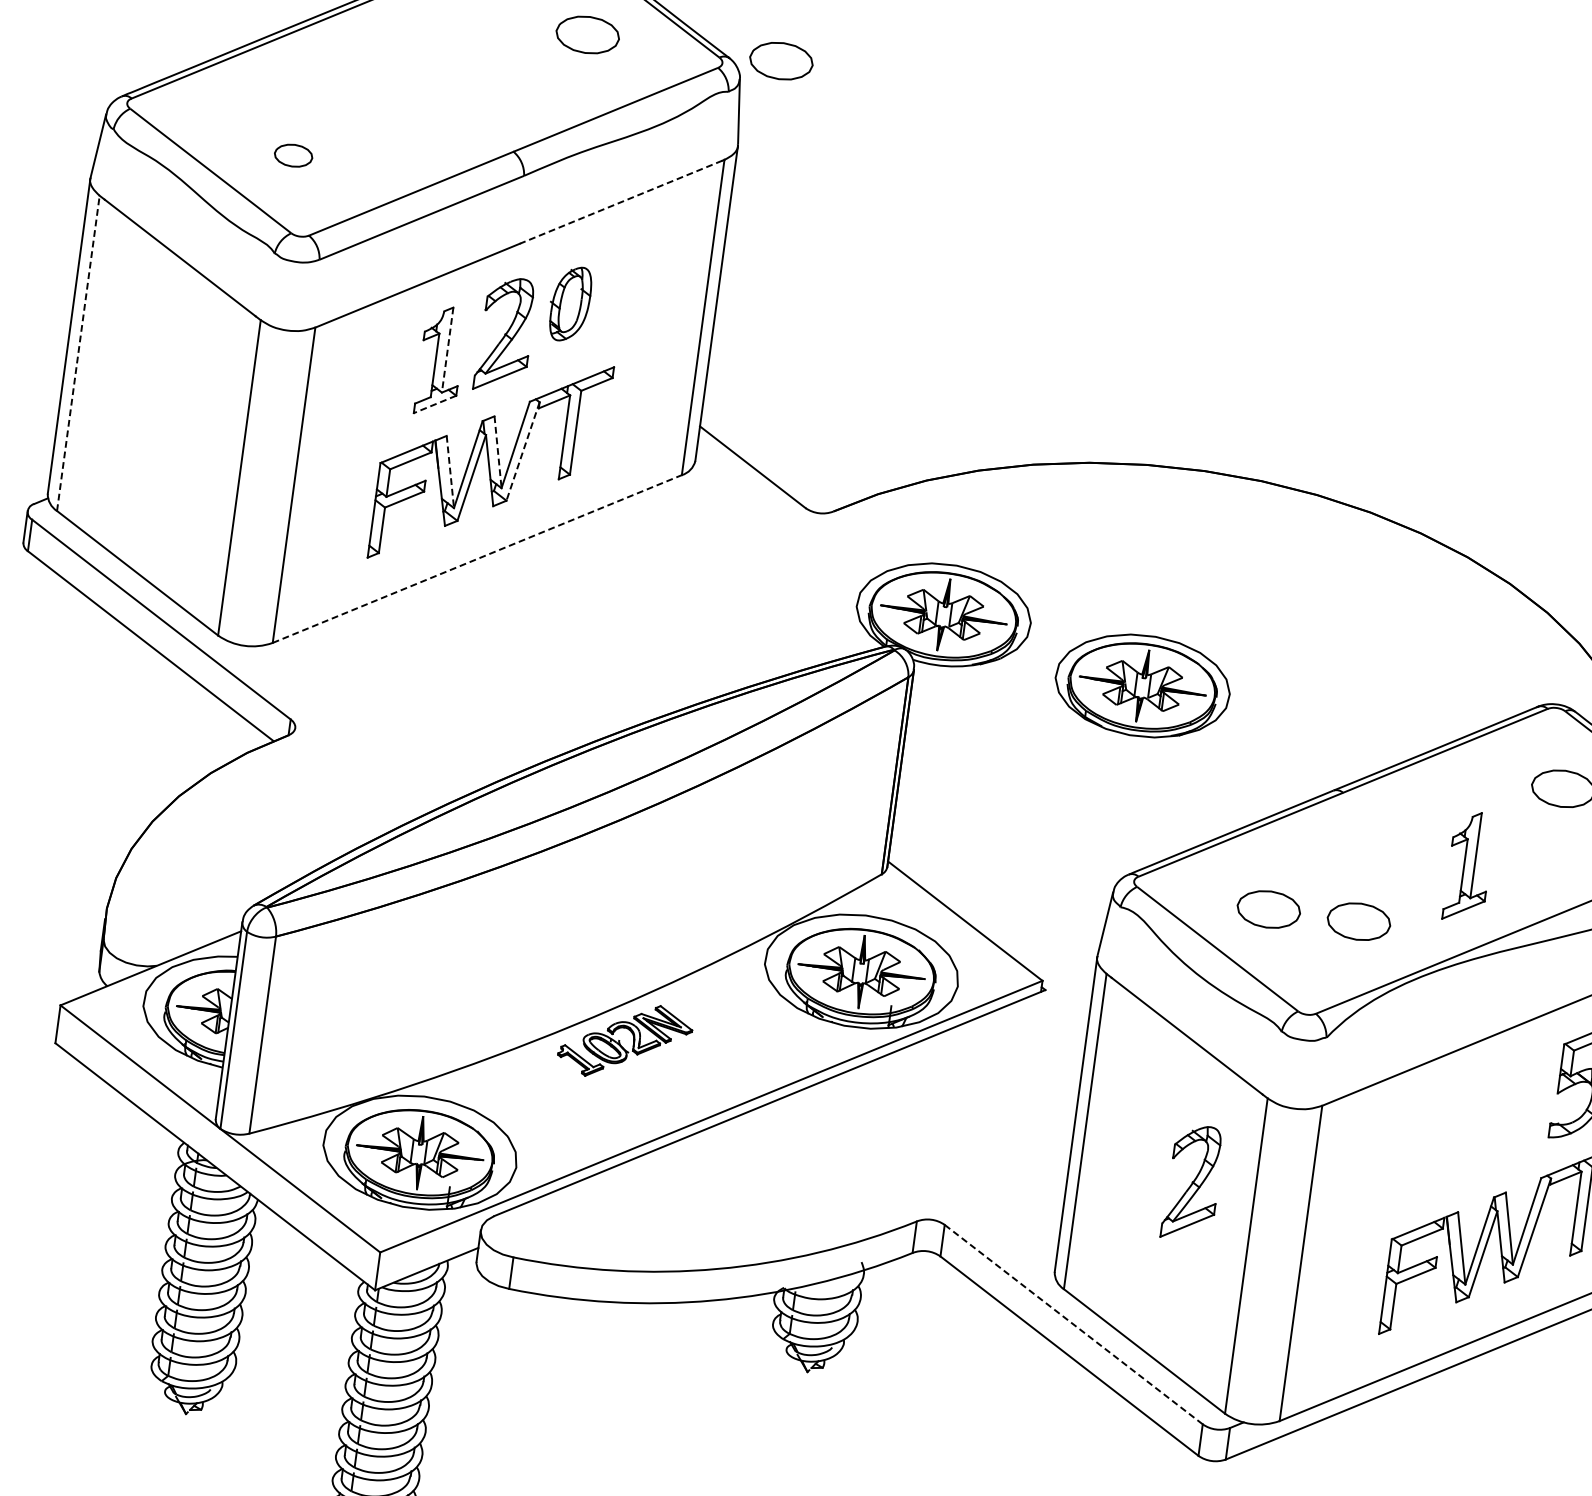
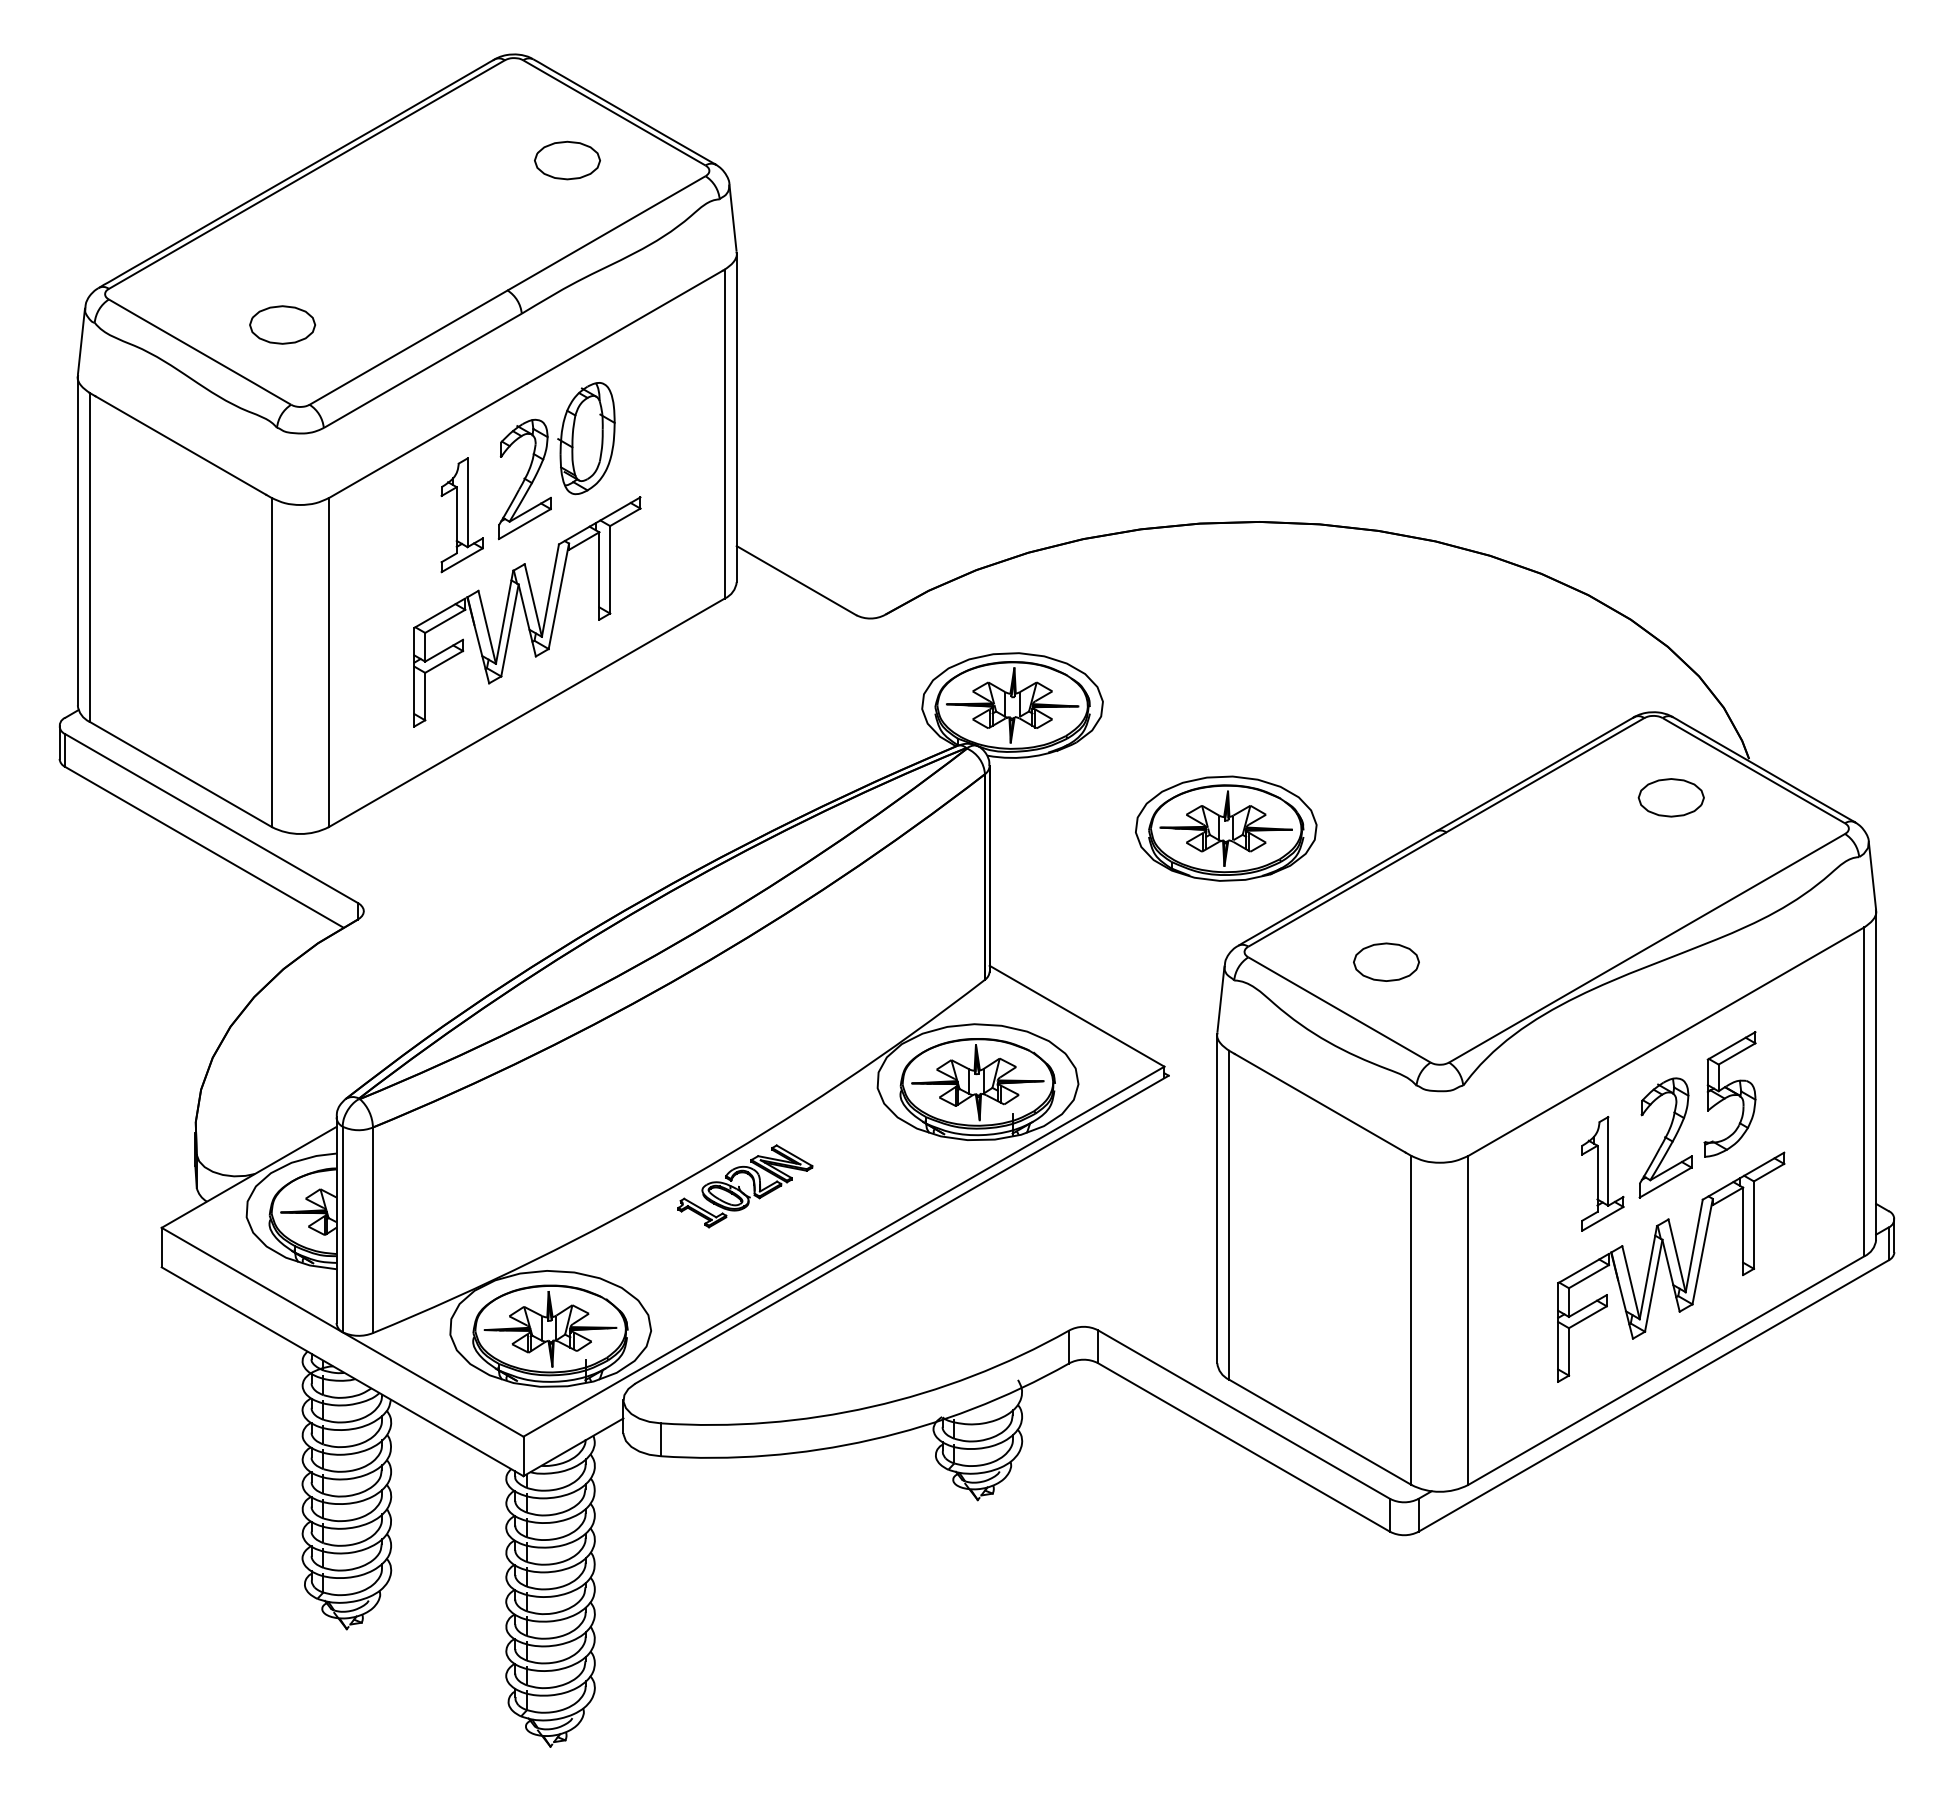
part: (781, 61) -> (769, 160), removed
part: (293, 155) -> (282, 324), size x1.67
line: (620, 202) -> (624, 327), dashed -> solid
part: (569, 303) -> (586, 438), size x1.43
line: (447, 350) -> (467, 503), dashed -> solid
line: (78, 352) -> (89, 556), dashed -> solid
line: (435, 404) -> (462, 560), dashed -> solid
line: (522, 451) -> (558, 596), dashed -> solid
line: (498, 453) -> (533, 601), dashed -> solid
line: (450, 472) -> (487, 627), dashed -> solid
line: (476, 558) -> (526, 712), dashed -> solid
part: (1142, 685) -> (1226, 828), moved
part: (1468, 866) -> (1602, 1173), moved
part: (1359, 920) -> (1480, 961), removed
part: (1192, 1182) -> (1665, 1137), moved
line: (1074, 1324) -> (1244, 1414), dashed -> solid

